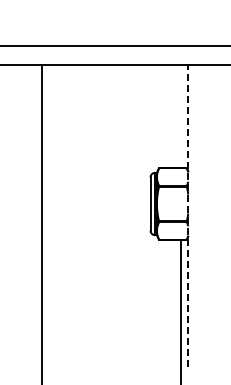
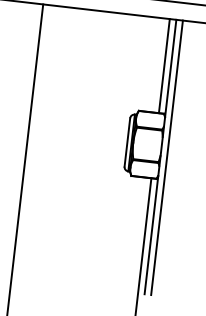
line: (181, 116) -> (164, 66), added
line: (188, 215) -> (160, 156), dashed -> solid
line: (195, 215) -> (167, 157), added

